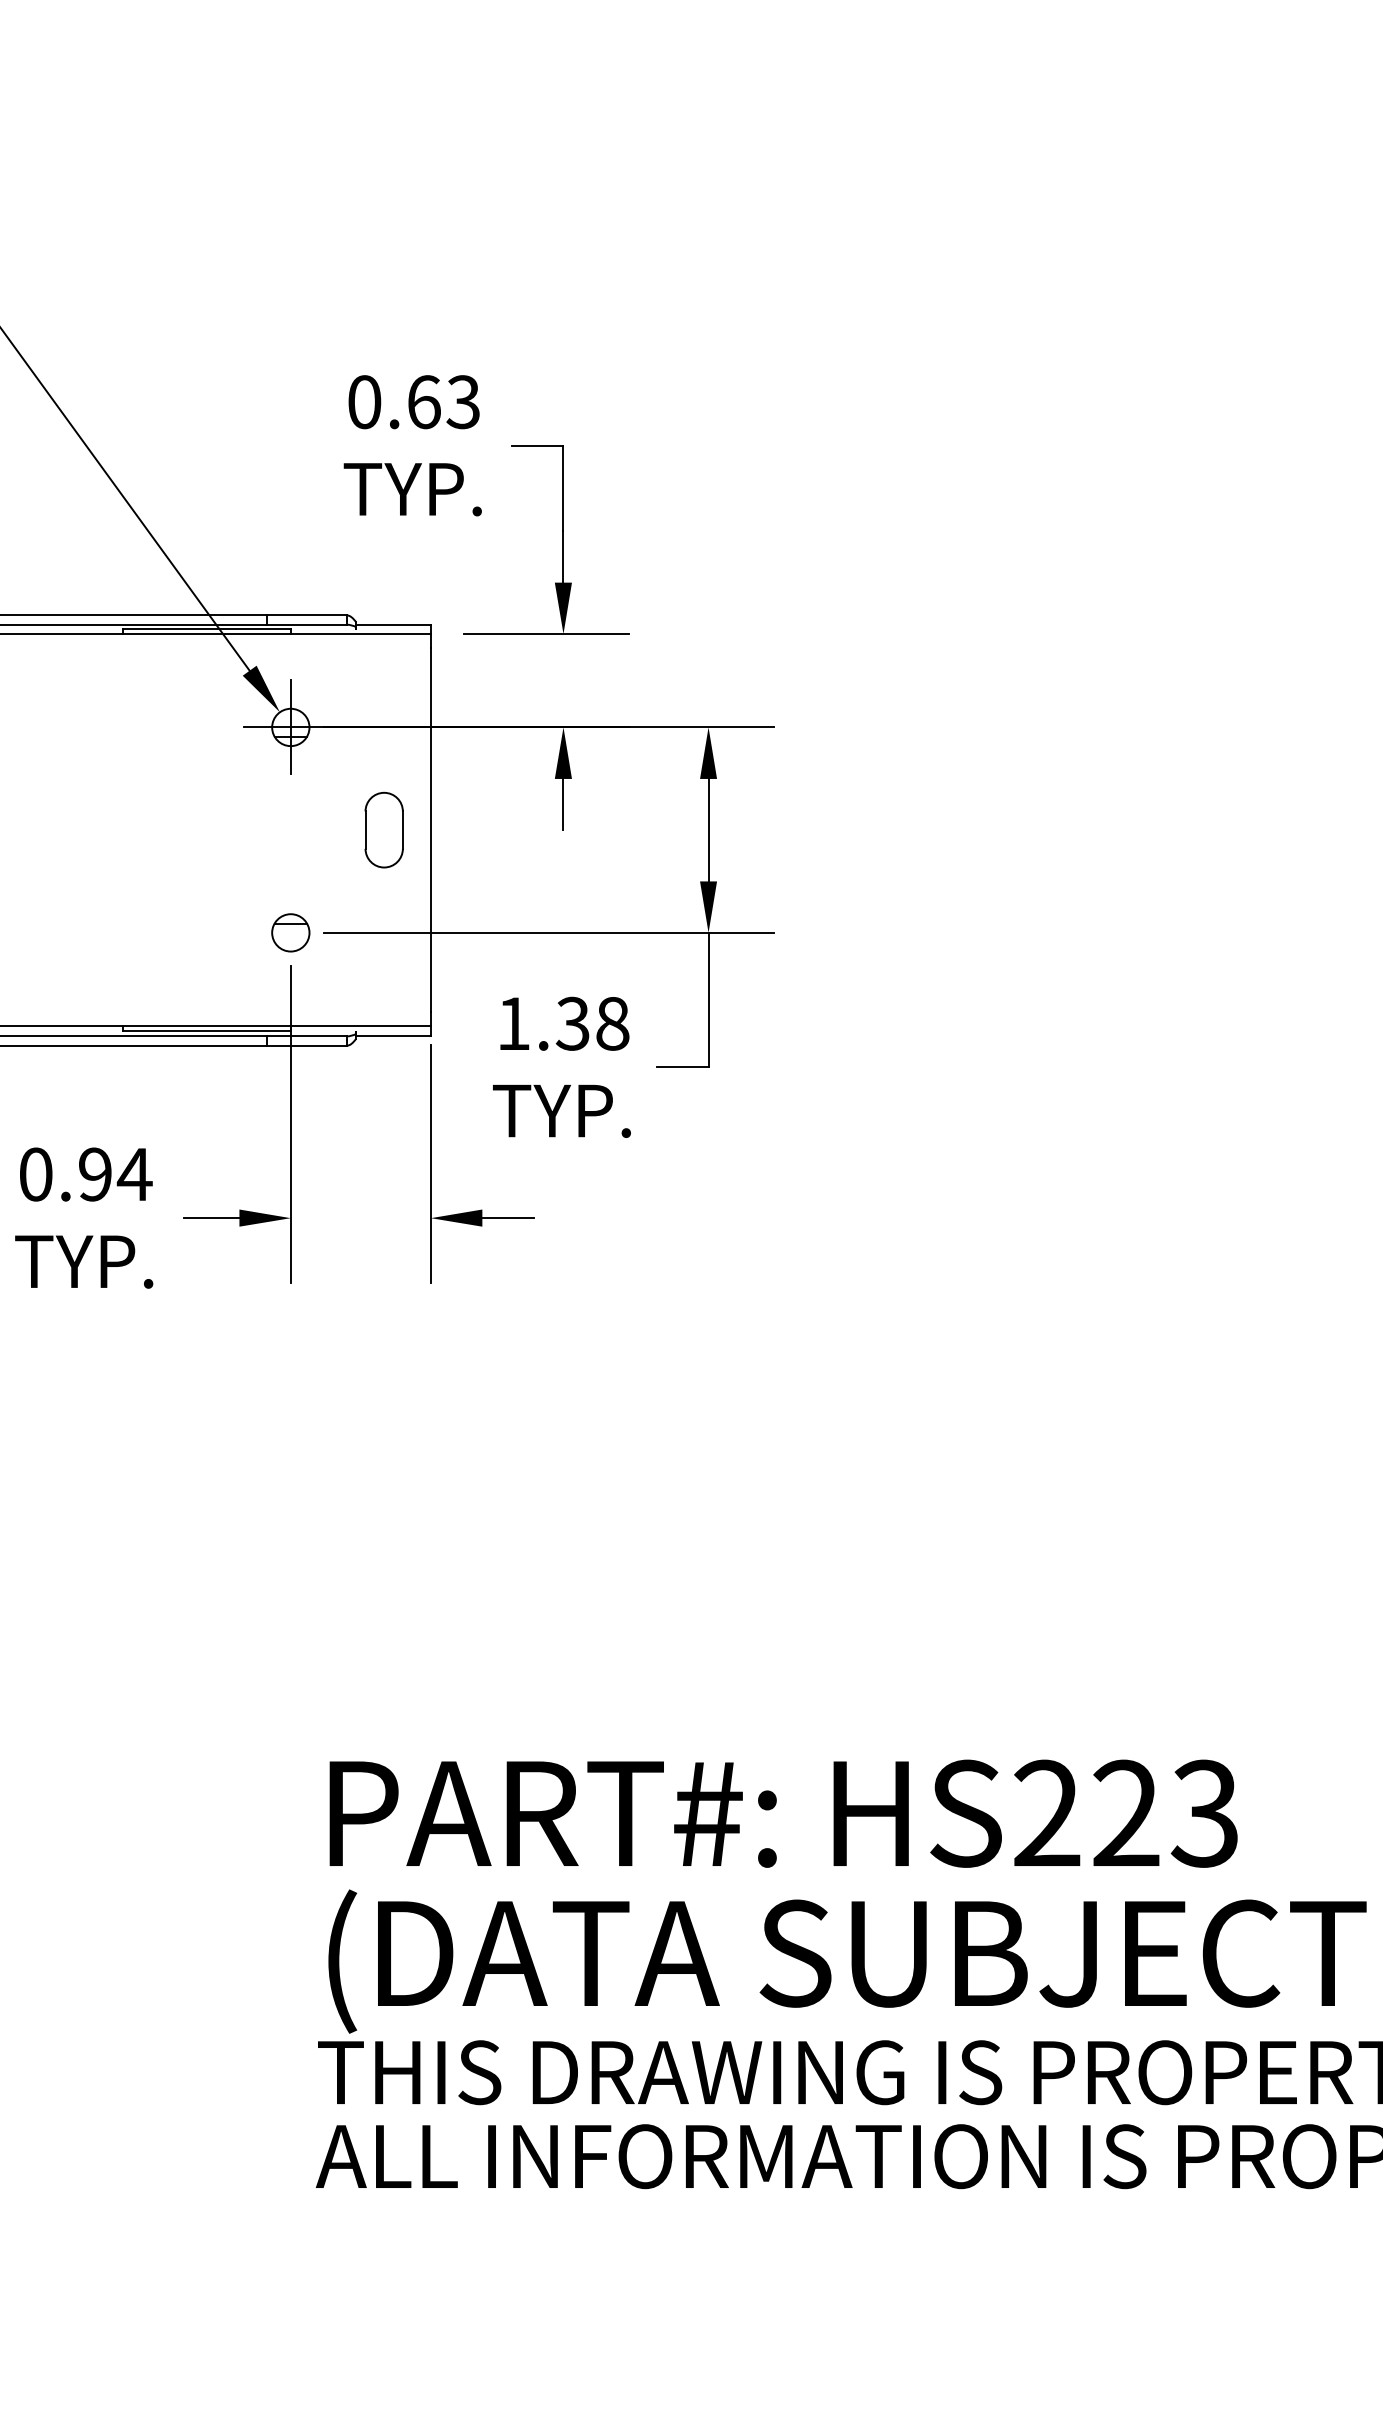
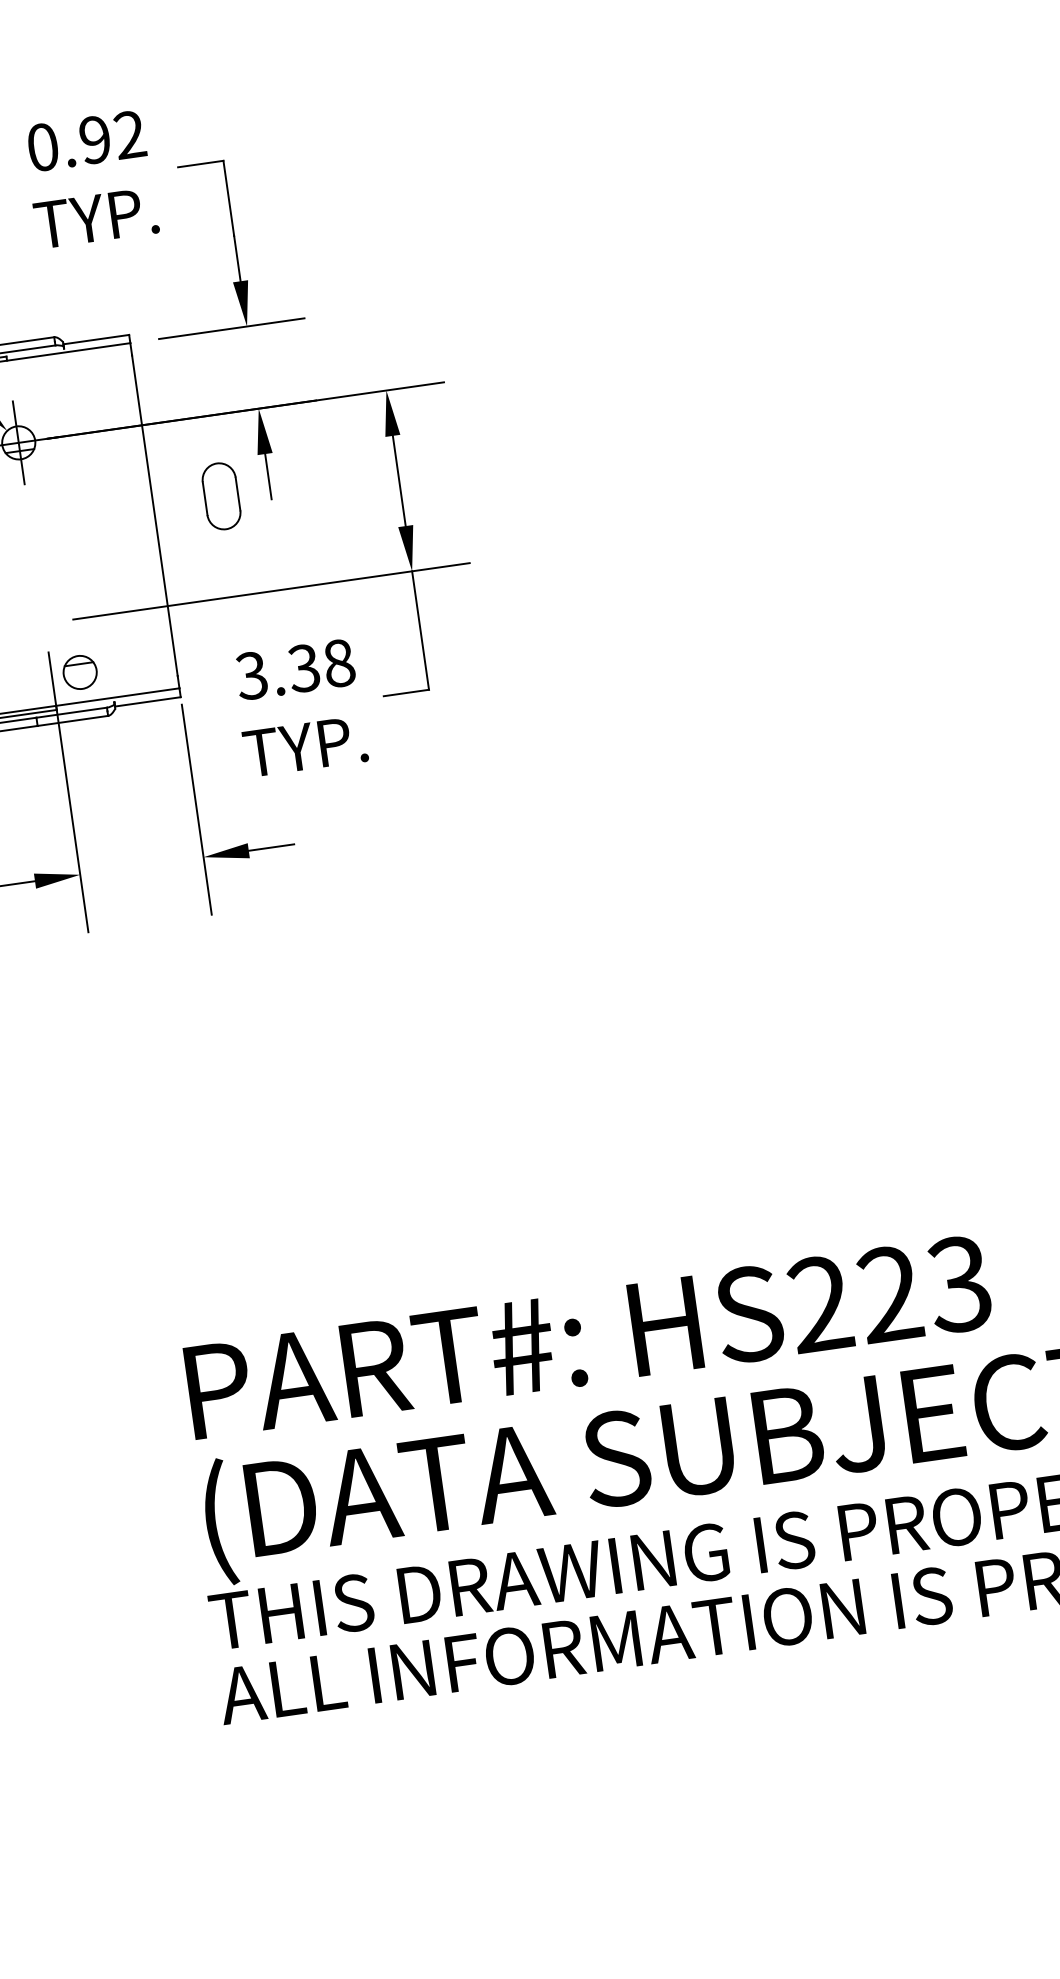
text: (443, 402) -> (112, 137), 0.63 -> 0.92
part: (383, 829) -> (220, 495), moved
part: (290, 932) -> (79, 672), moved
text: (512, 1023) -> (250, 675), 1.38 -> 3.38

